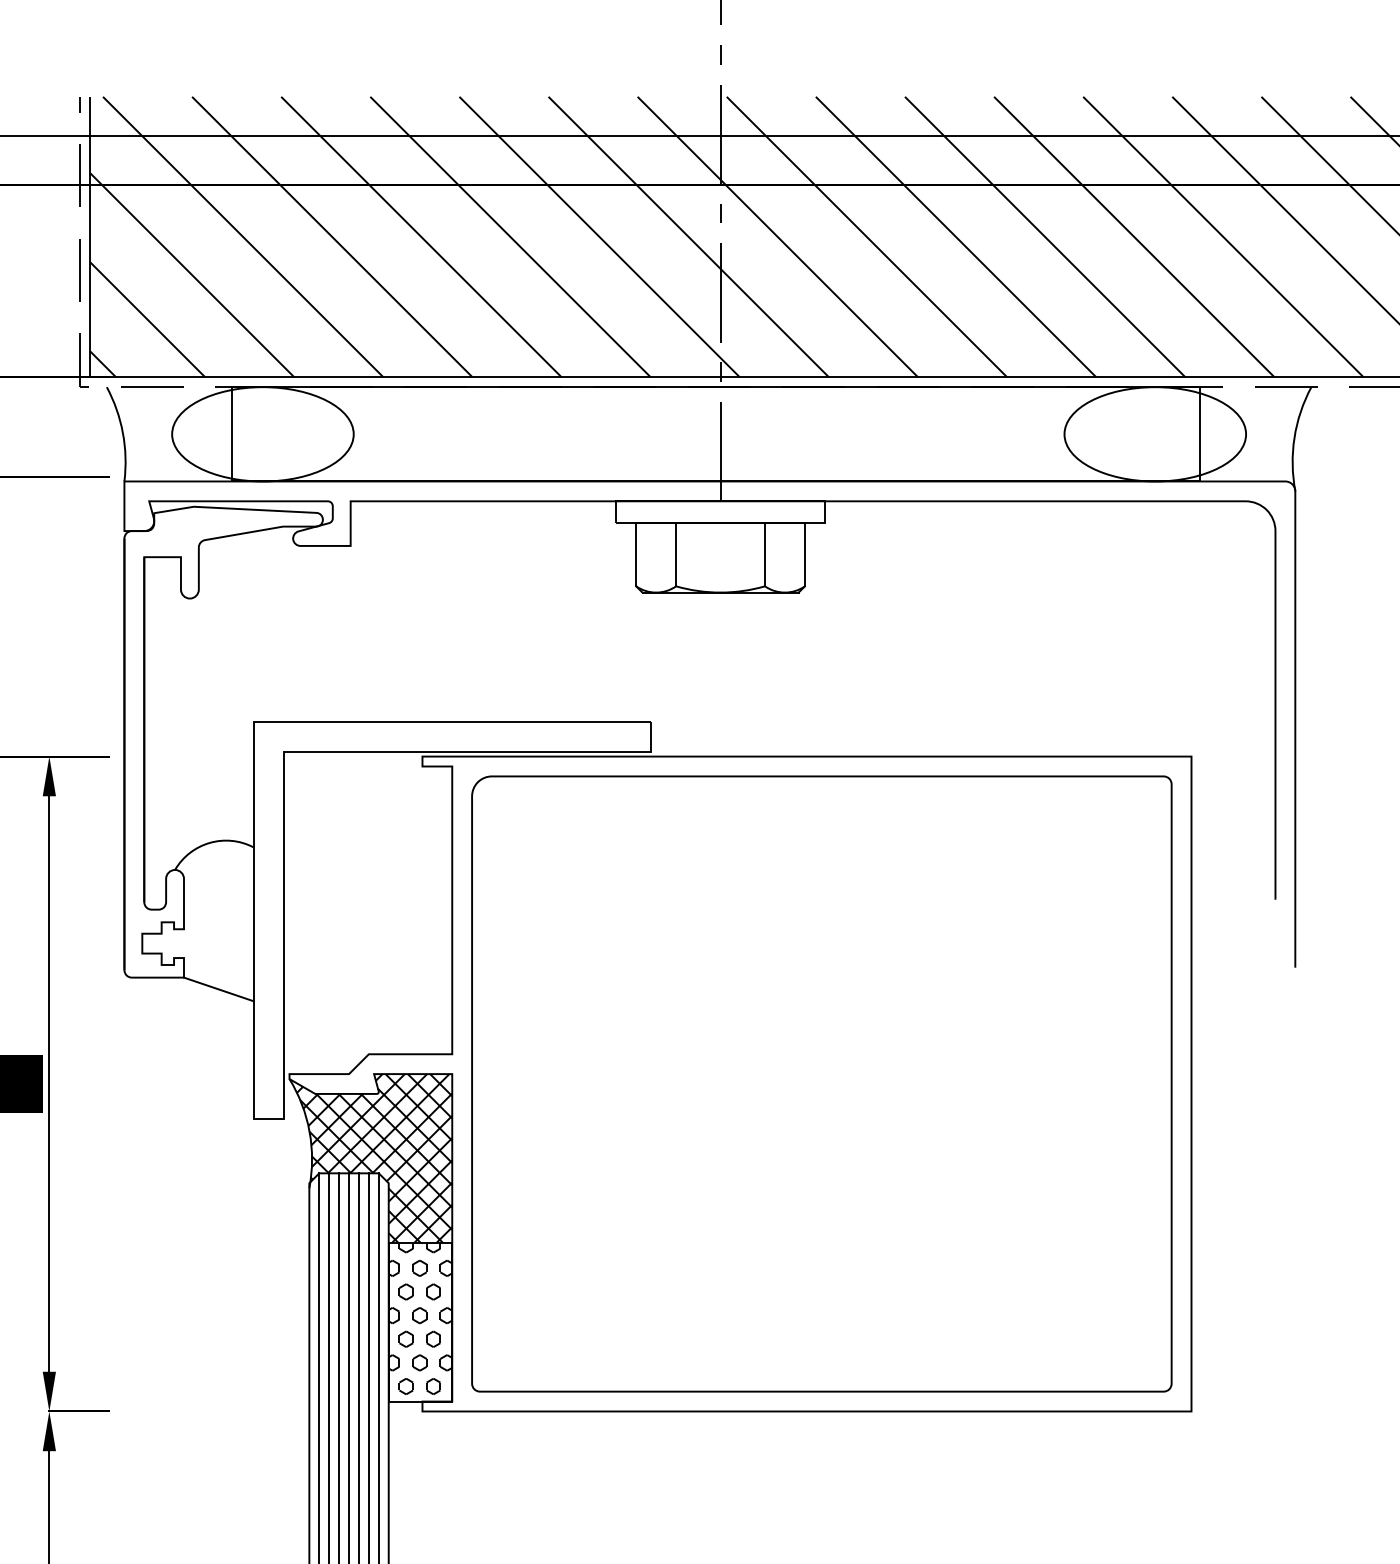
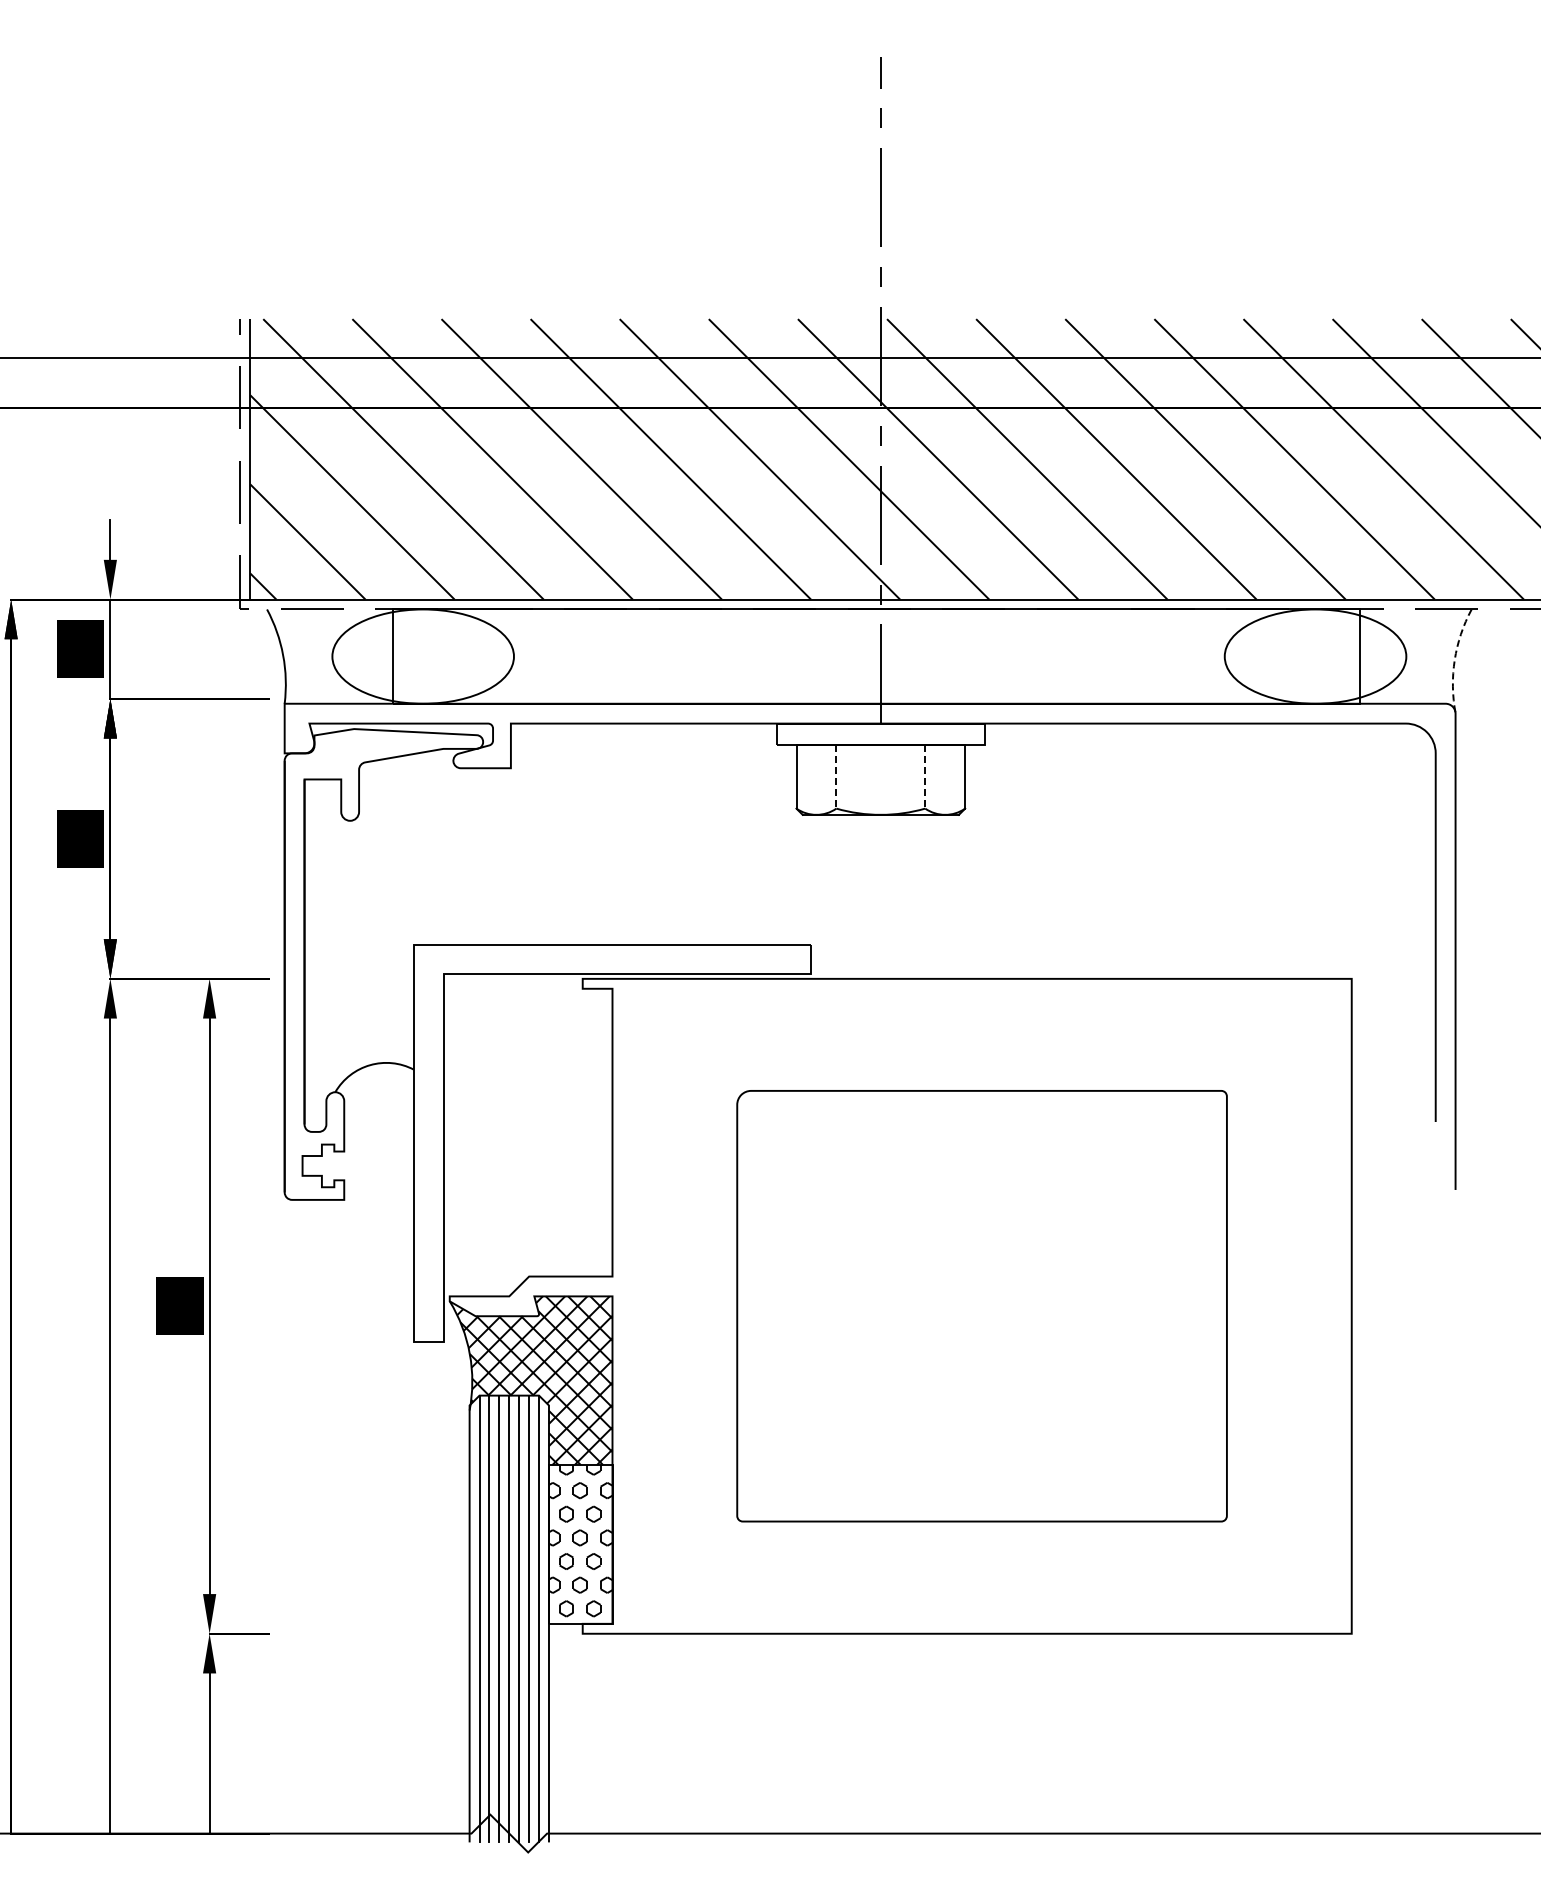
arc: (1294, 438) -> (1454, 660), solid -> dashed
line: (676, 555) -> (836, 777), solid -> dashed
line: (765, 555) -> (925, 777), solid -> dashed
line: (219, 989) -> (379, 1211), removed
part: (821, 1083) -> (981, 1305), size x0.7

